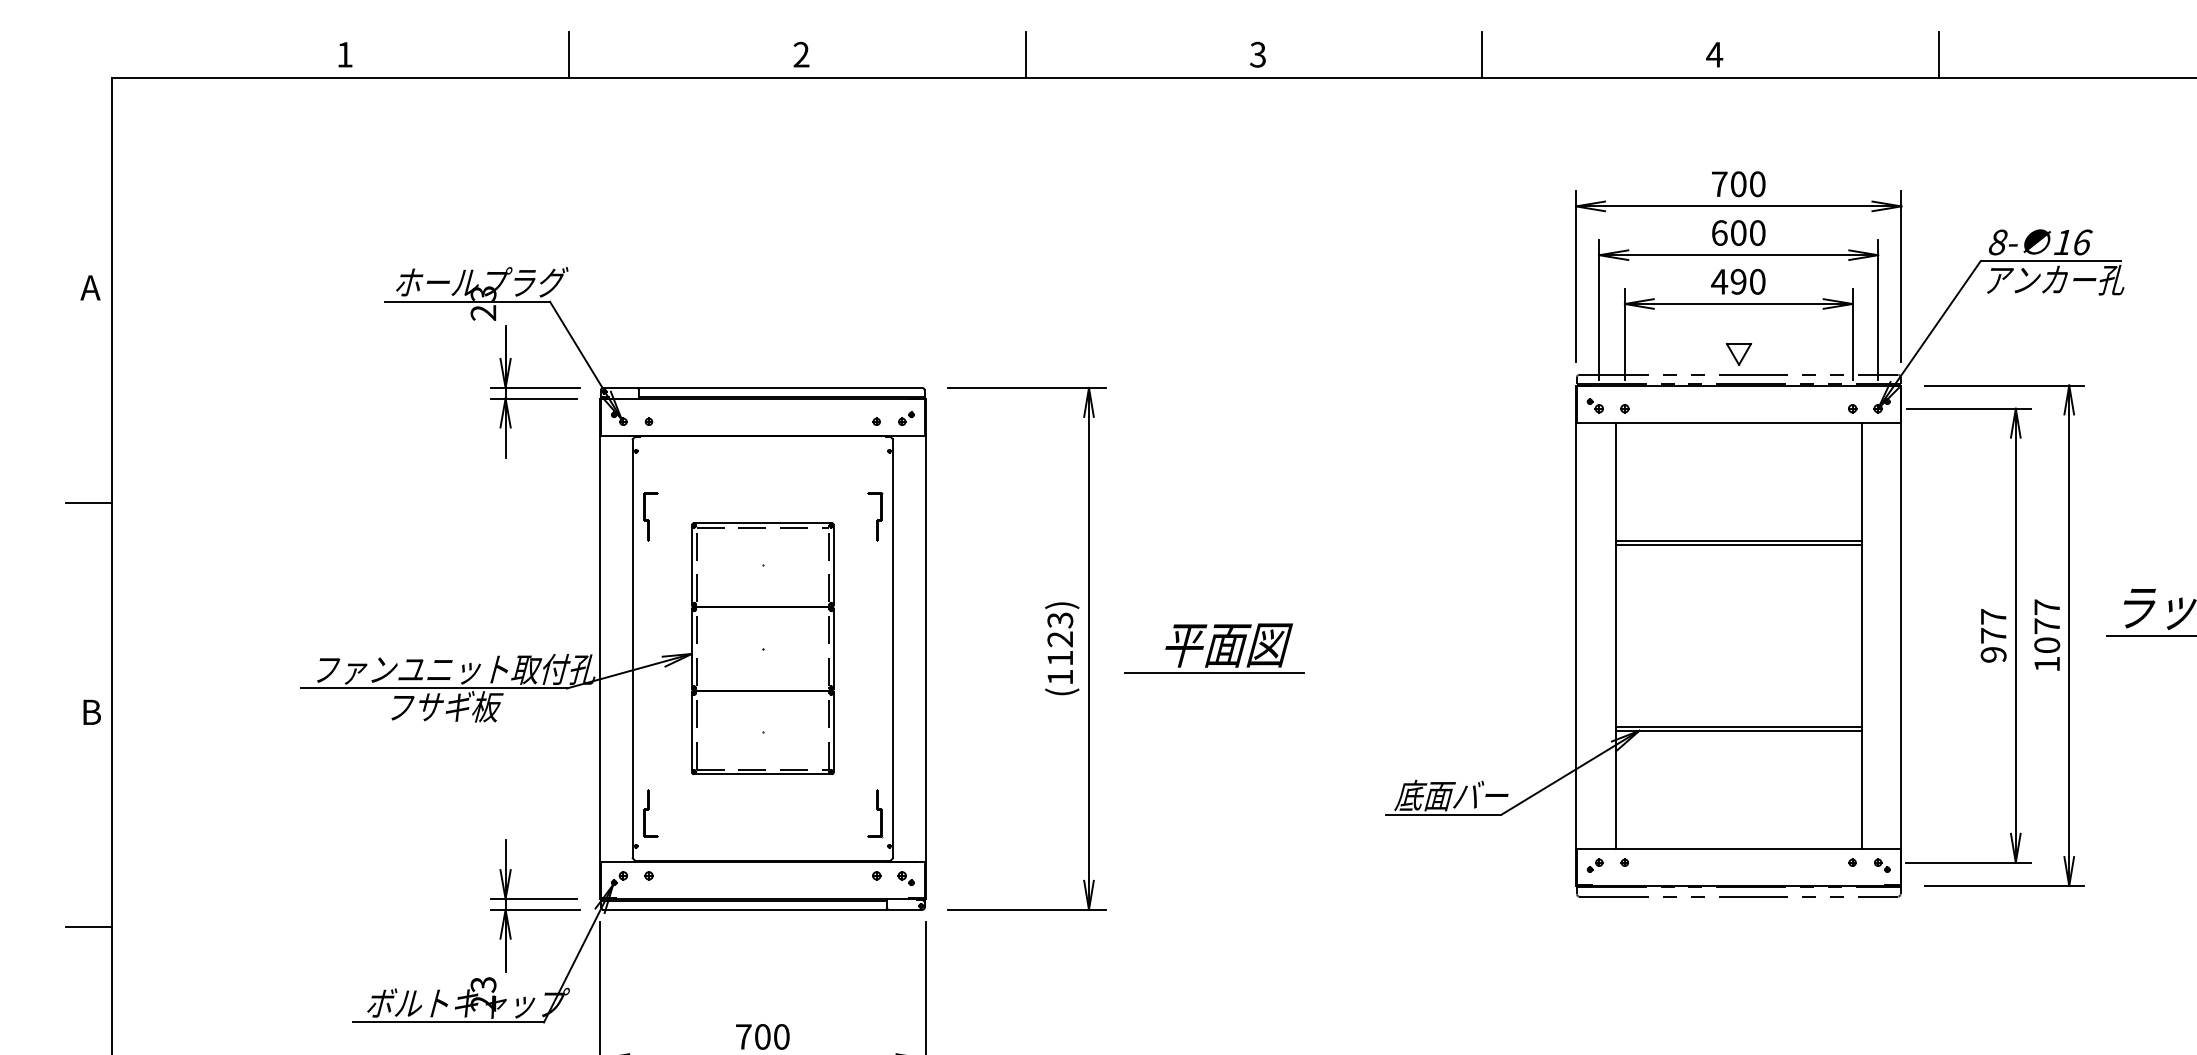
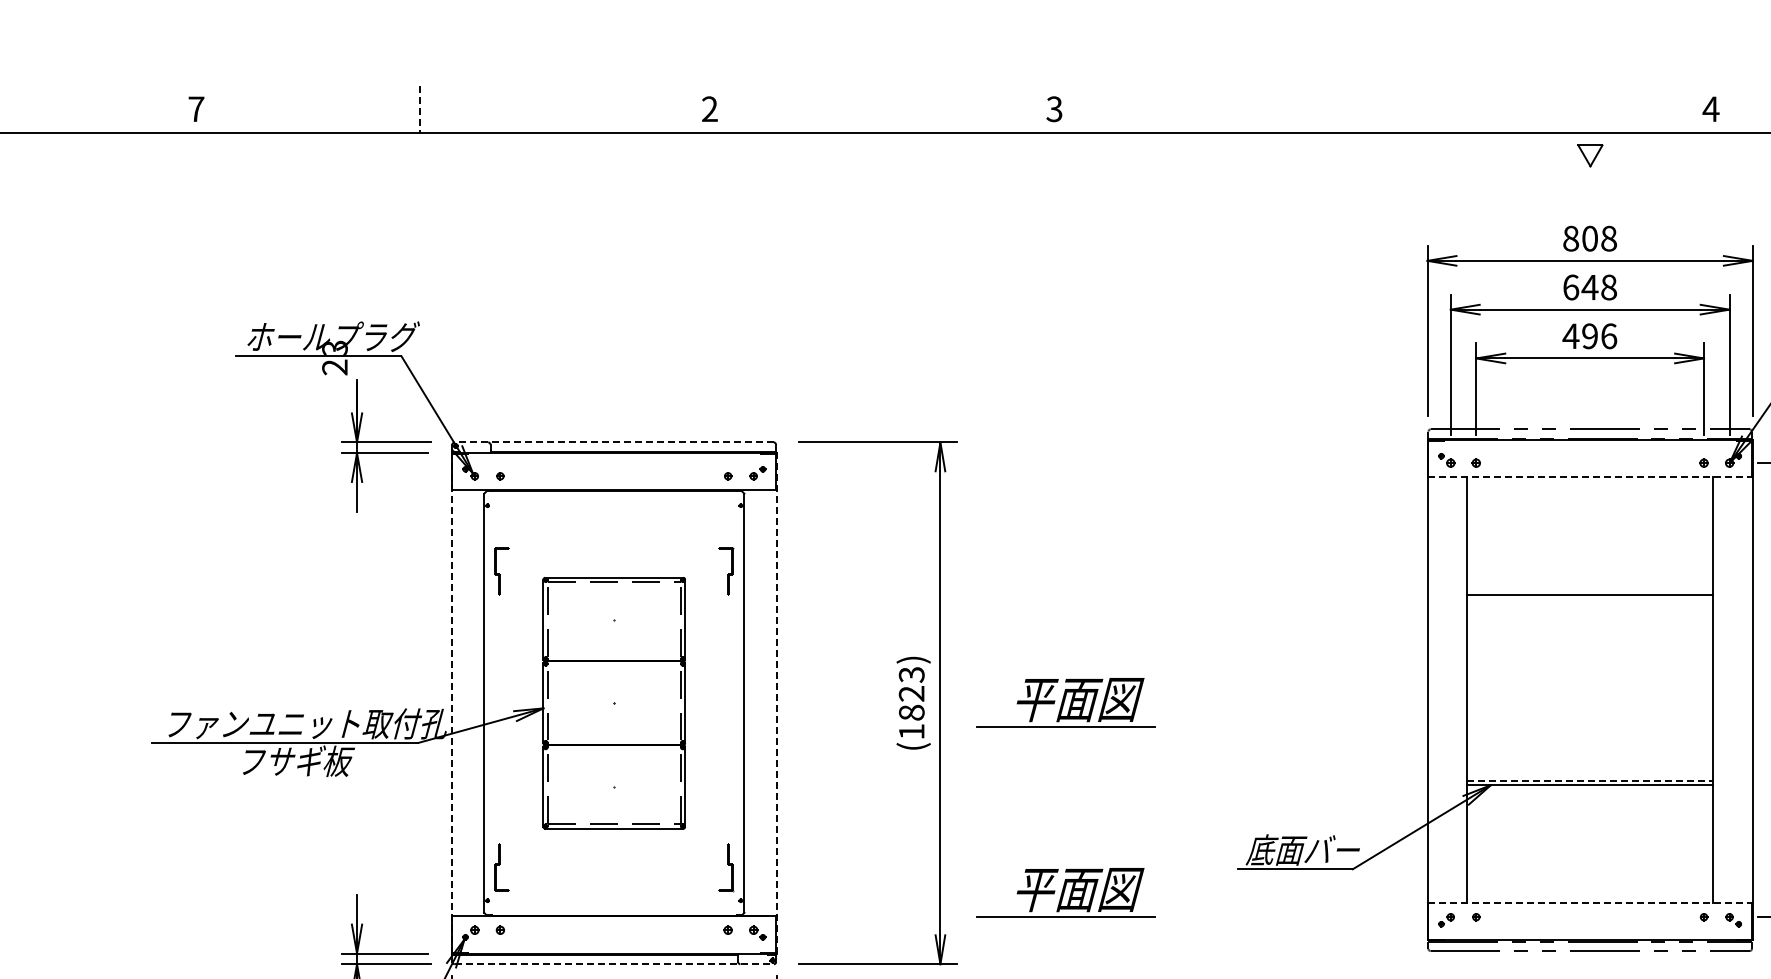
text: (344, 54) -> (195, 108), 1 -> 7
text: (801, 54) -> (709, 108), moved
line: (1025, 54) -> (876, 108), removed
text: (1257, 54) -> (1053, 108), moved
line: (1482, 54) -> (1333, 108), removed
text: (1714, 54) -> (1710, 108), moved
line: (569, 55) -> (420, 109), solid -> dashed
text: (1738, 184) -> (1589, 238), 700 -> 808
text: (1747, 232) -> (1598, 286), 600 -> 648
text: (1757, 281) -> (1608, 335), 490 -> 496
part: (1738, 354) -> (1589, 155), moved
line: (762, 387) -> (613, 441), solid -> dashed
line: (1738, 422) -> (1589, 476), solid -> dashed
line: (1738, 544) -> (1589, 598), removed
line: (600, 648) -> (451, 702), solid -> dashed
line: (925, 648) -> (776, 702), solid -> dashed
text: (1060, 658) -> (911, 712), (1123) -> (1823)
line: (1739, 726) -> (1590, 780), solid -> dashed
part: (1214, 838) -> (1065, 892), added
line: (1738, 848) -> (1589, 902), solid -> dashed
line: (762, 909) -> (613, 963), solid -> dashed

